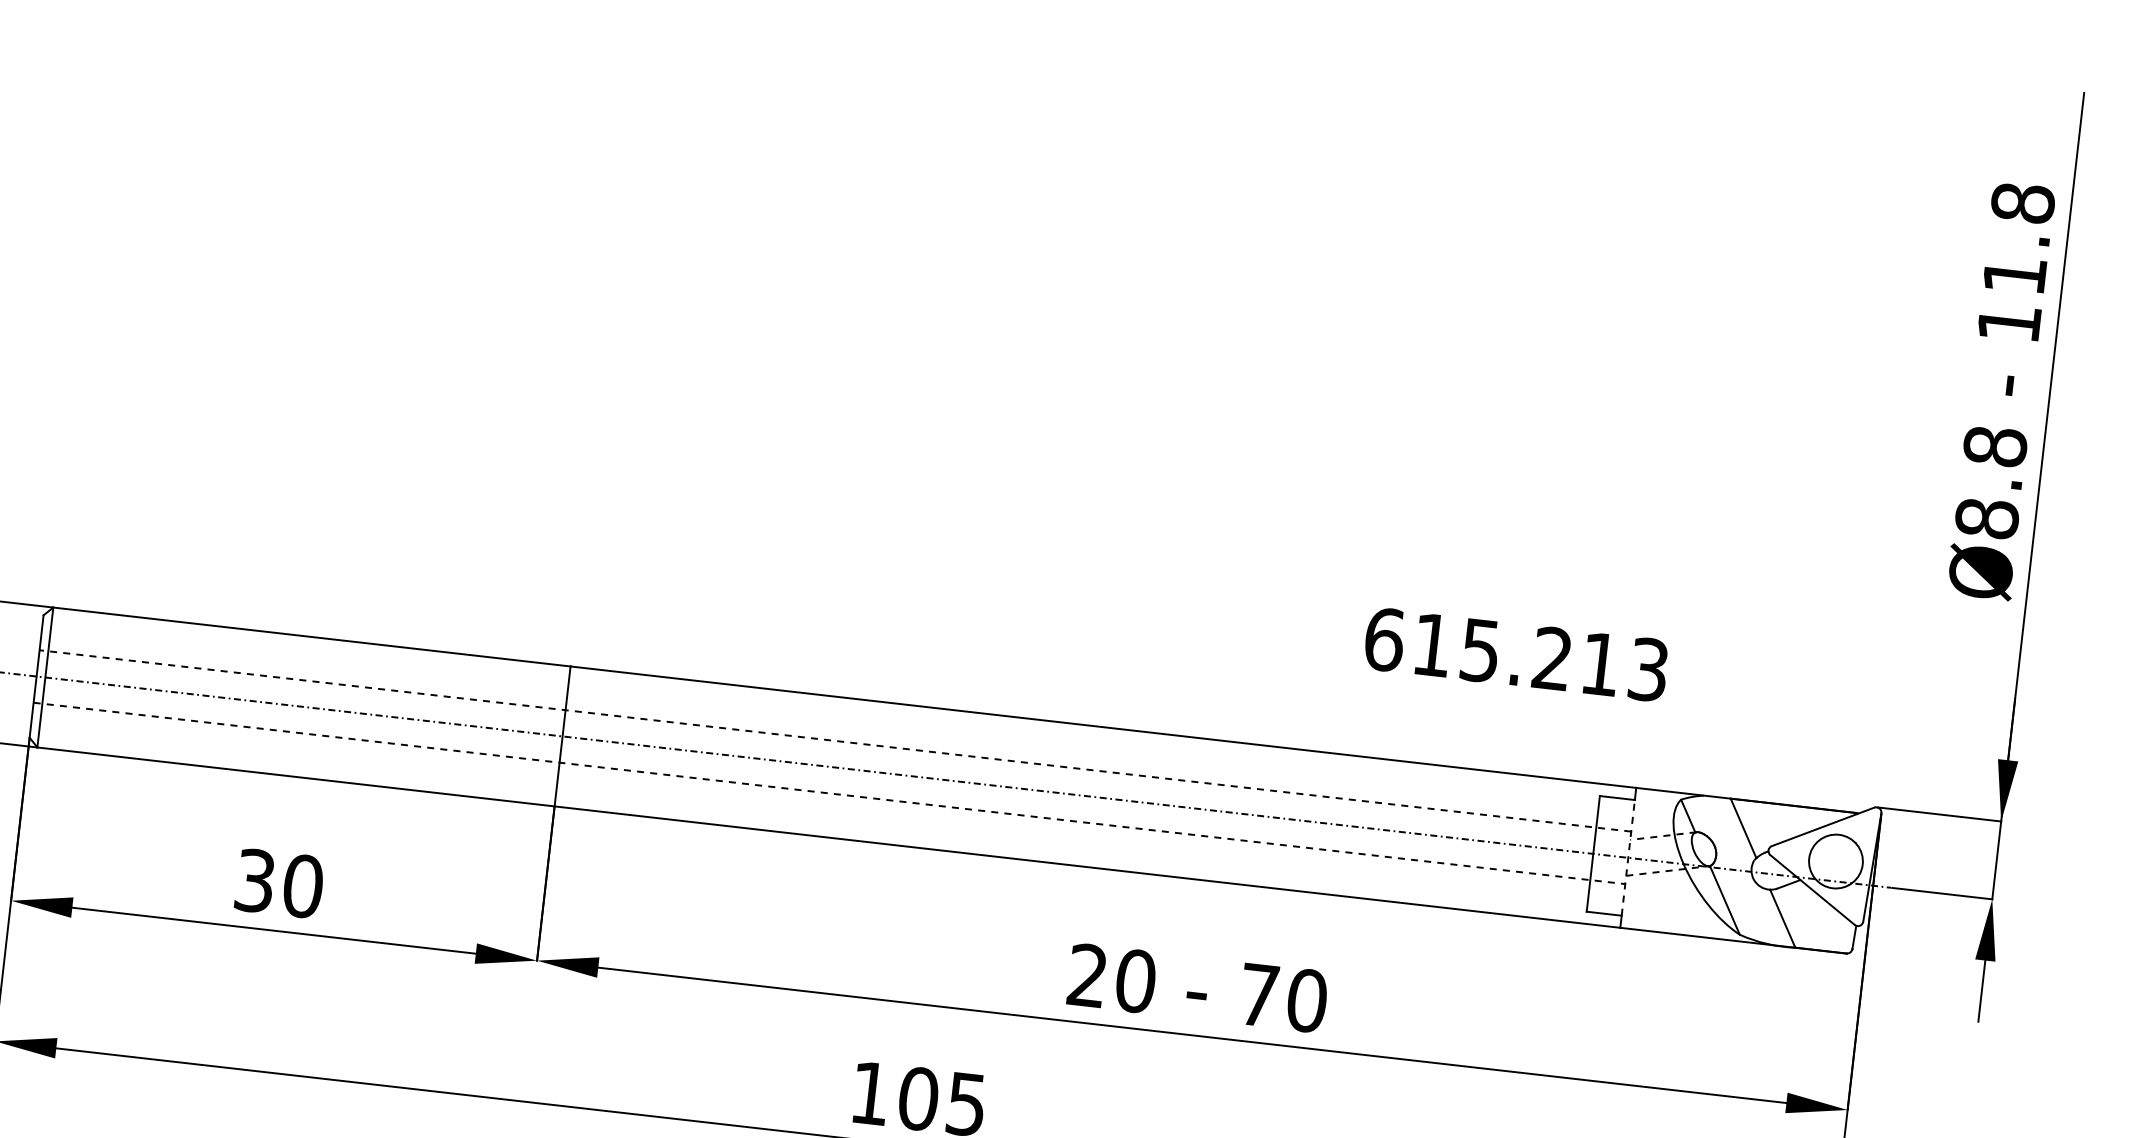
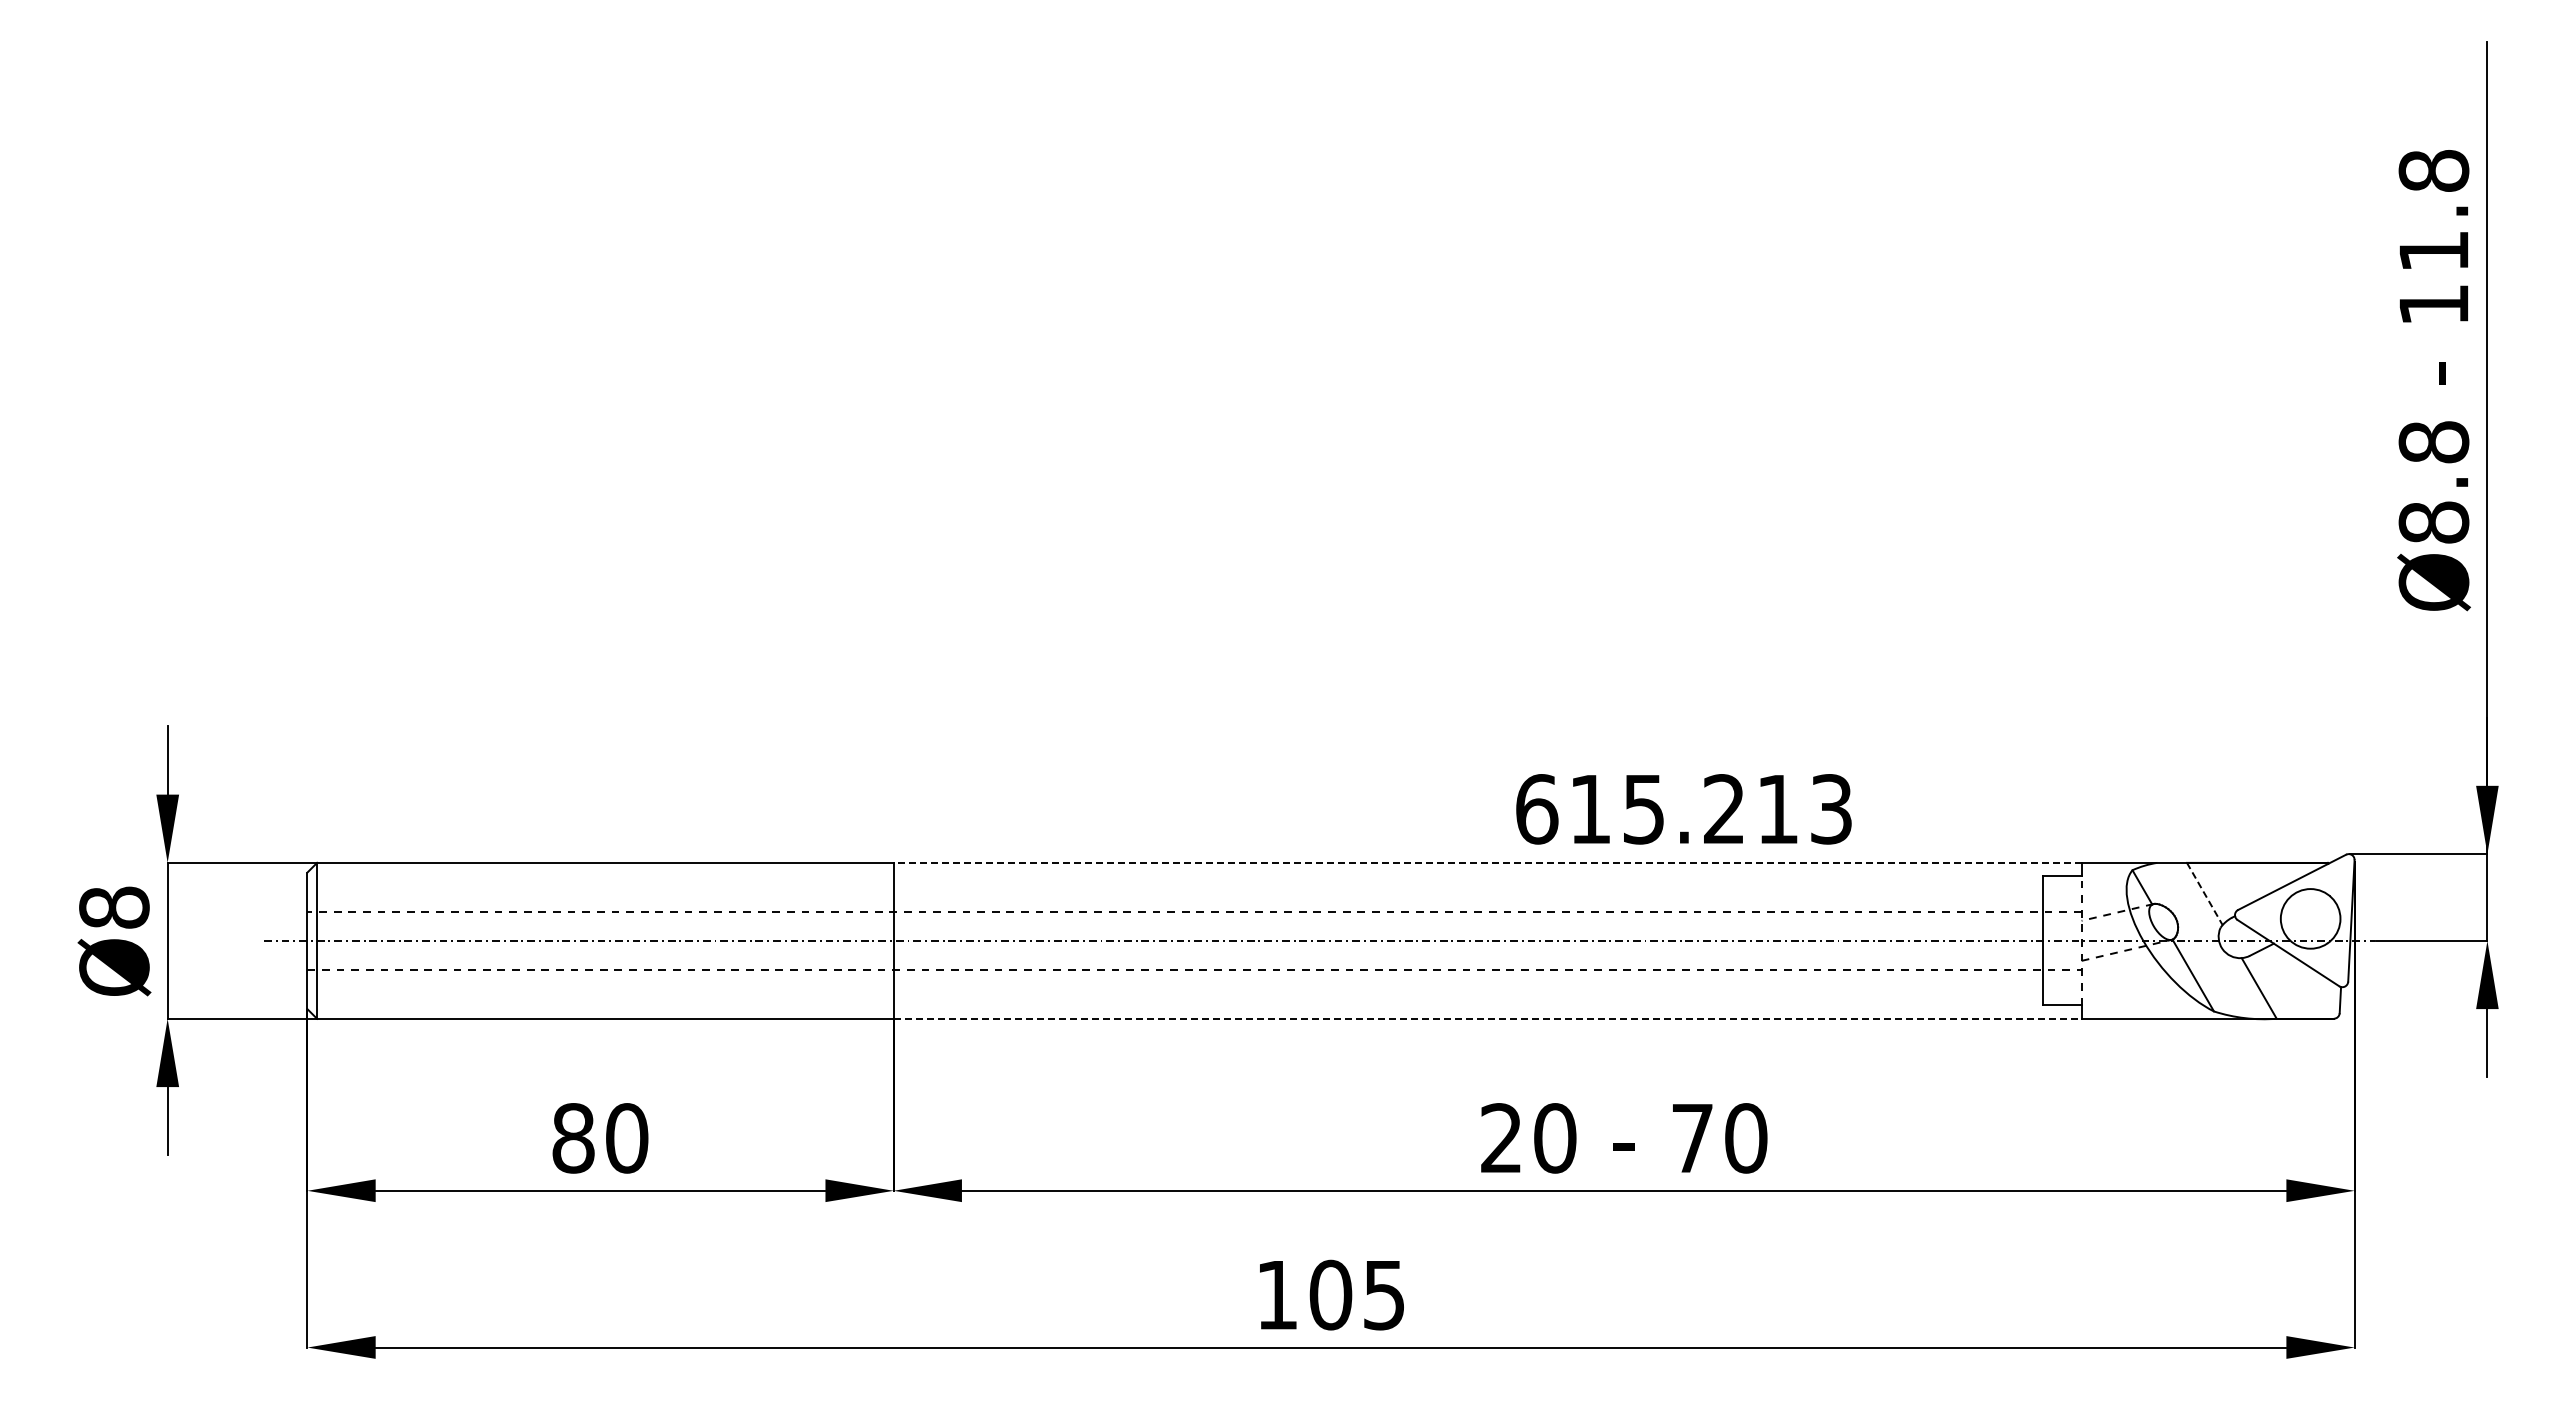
text: (1515, 654) -> (1683, 809), moved
line: (1103, 726) -> (1487, 862), solid -> dashed
line: (1743, 828) -> (2204, 894), solid -> dashed
line: (1087, 866) -> (1487, 1018), solid -> dashed
text: (255, 881) -> (573, 1138), 30 -> 80

